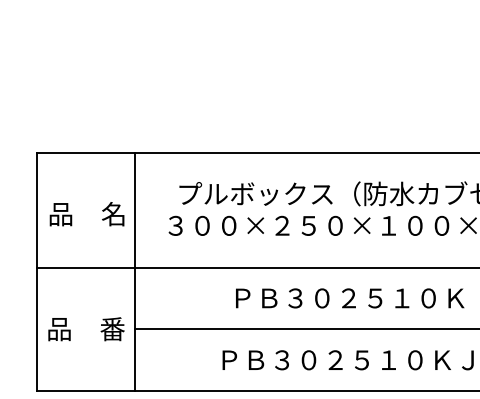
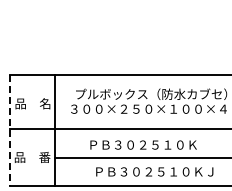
line: (36, 271) -> (9, 130), solid -> dashed
text: (349, 297) -> (143, 144), moved

